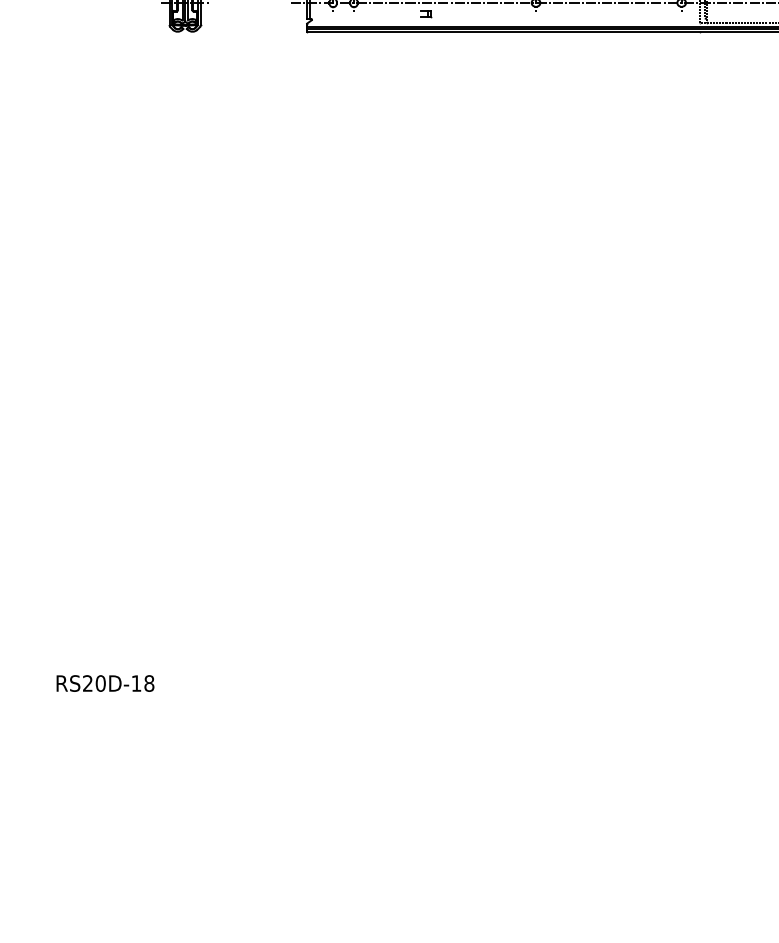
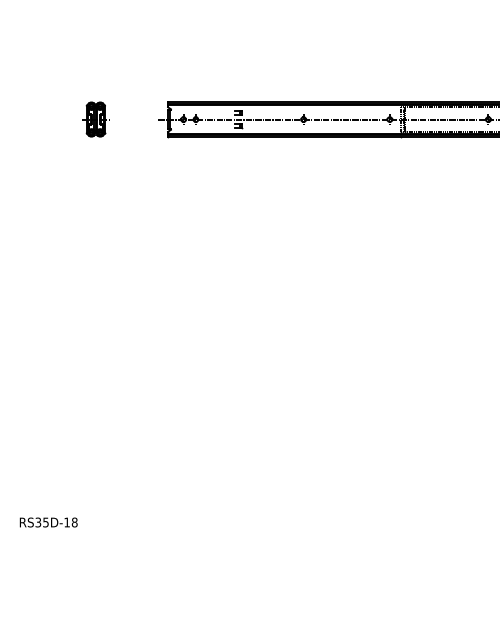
text: (93, 683) -> (41, 522), RS20D-18 -> RS35D-18

